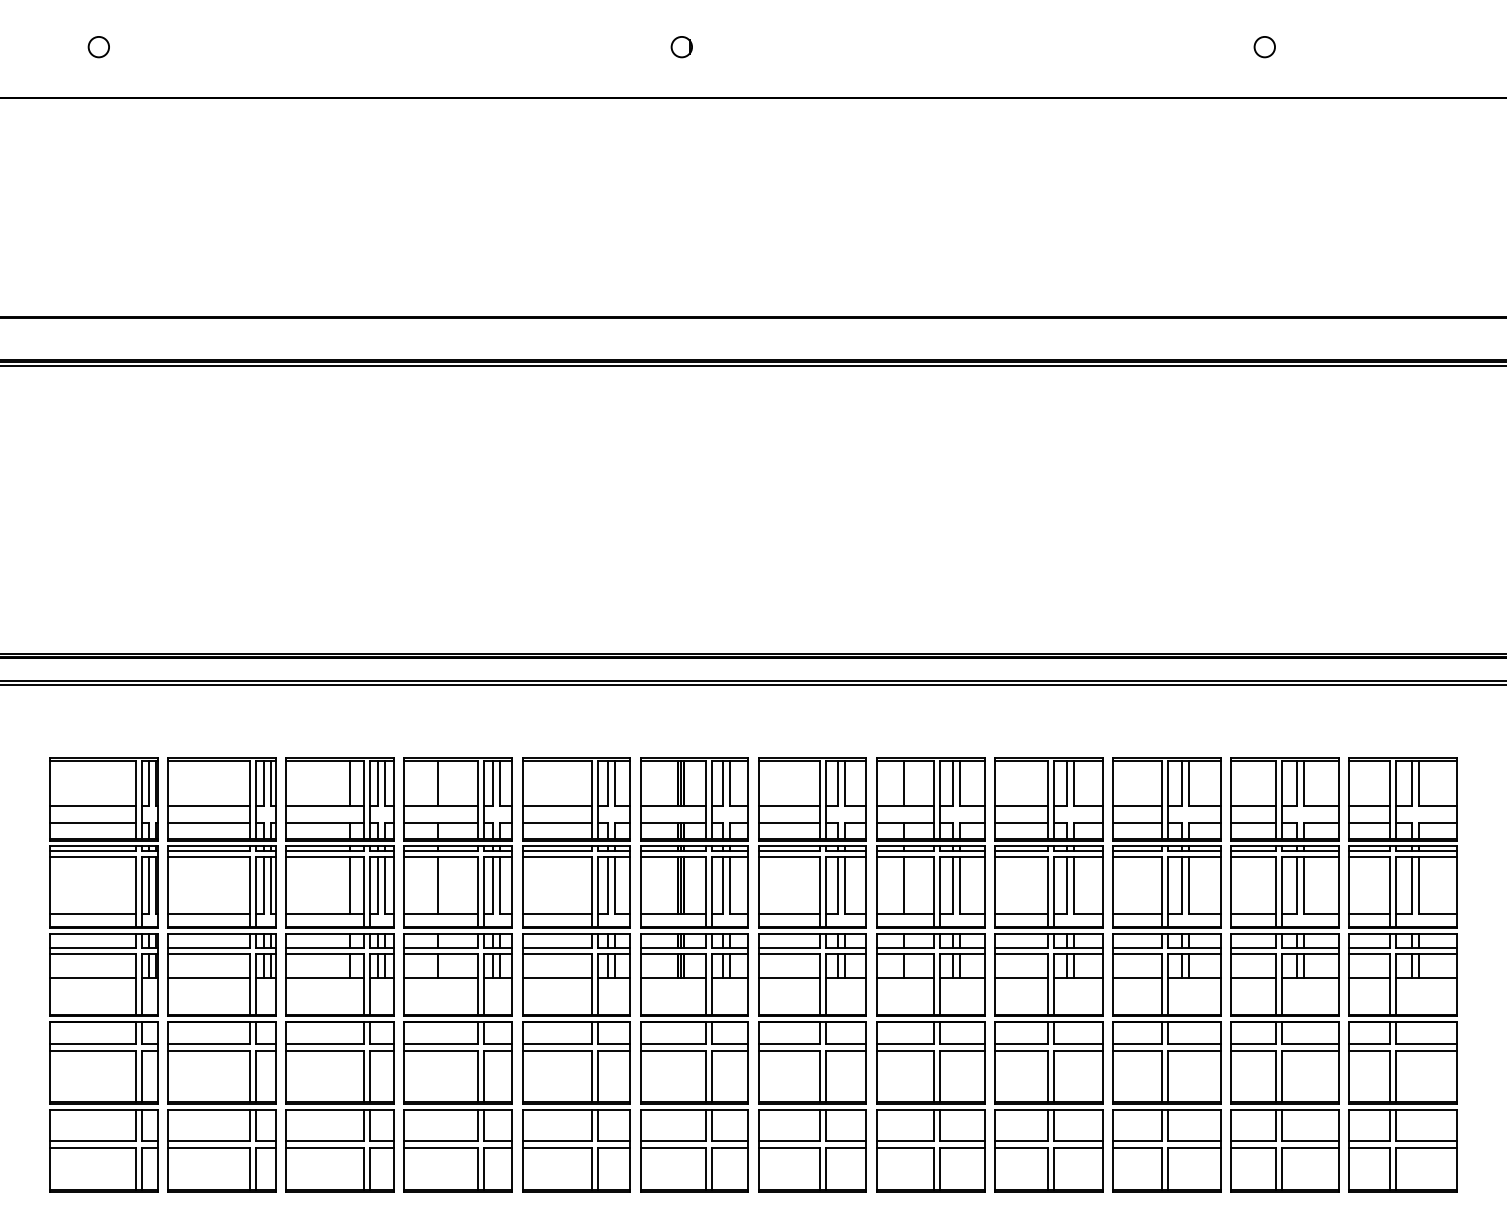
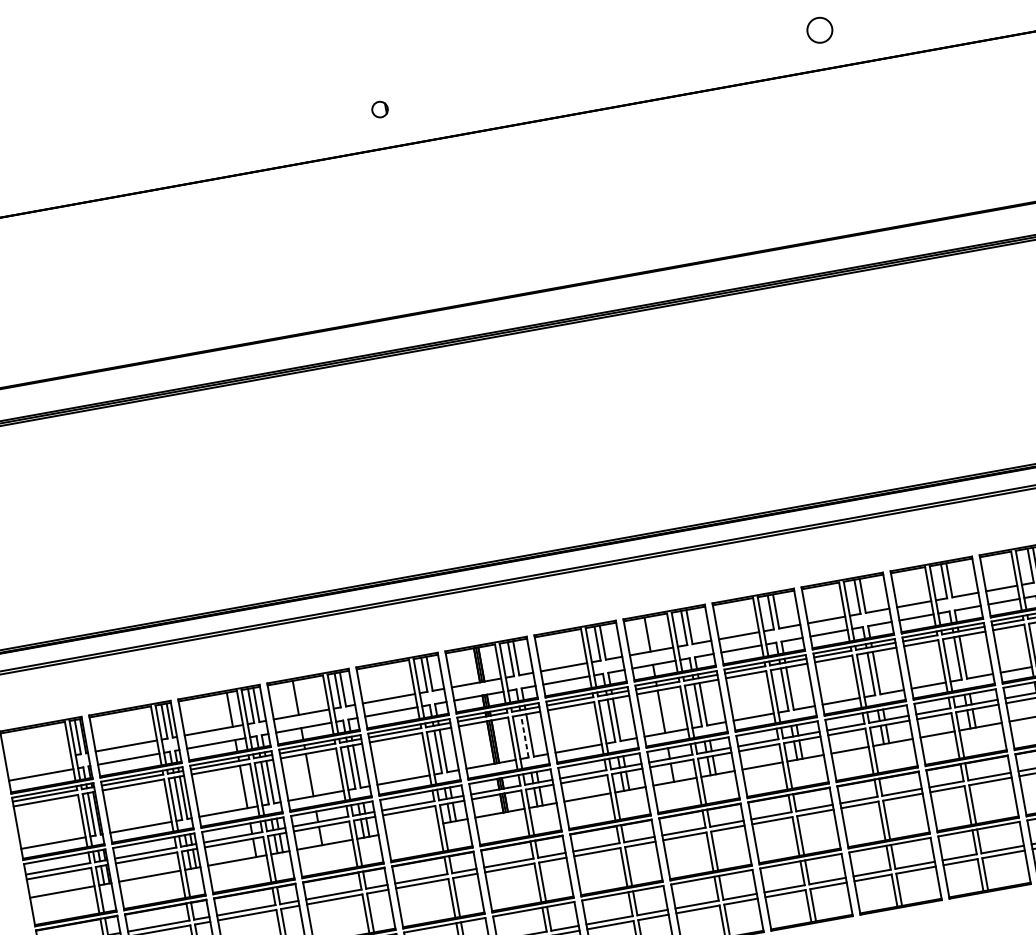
circle: (1264, 47) -> (819, 30), size x1.6
line: (92, 805) -> (38, 761), removed
line: (722, 884) -> (524, 735), solid -> dashed
line: (556, 978) -> (411, 829), removed

